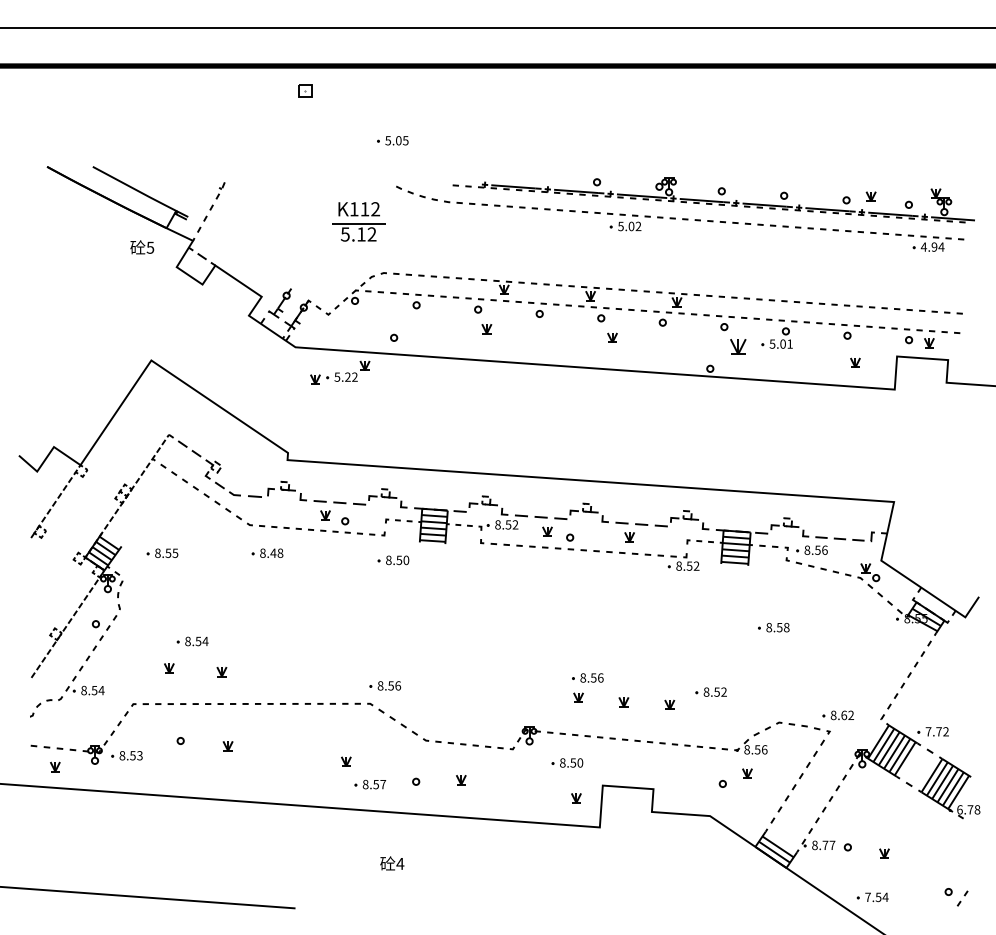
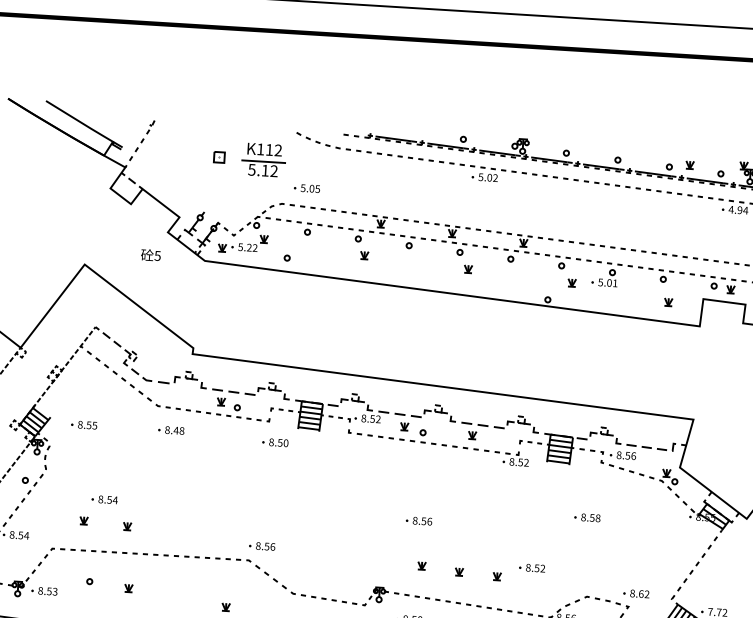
part: (305, 90) -> (219, 157), moved
text: (392, 140) -> (306, 188), moved
text: (142, 247) -> (151, 255), moved
part: (737, 346) -> (571, 282), size x0.62
part: (340, 372) -> (243, 243), moved
text: (587, 677) -> (418, 520), moved

